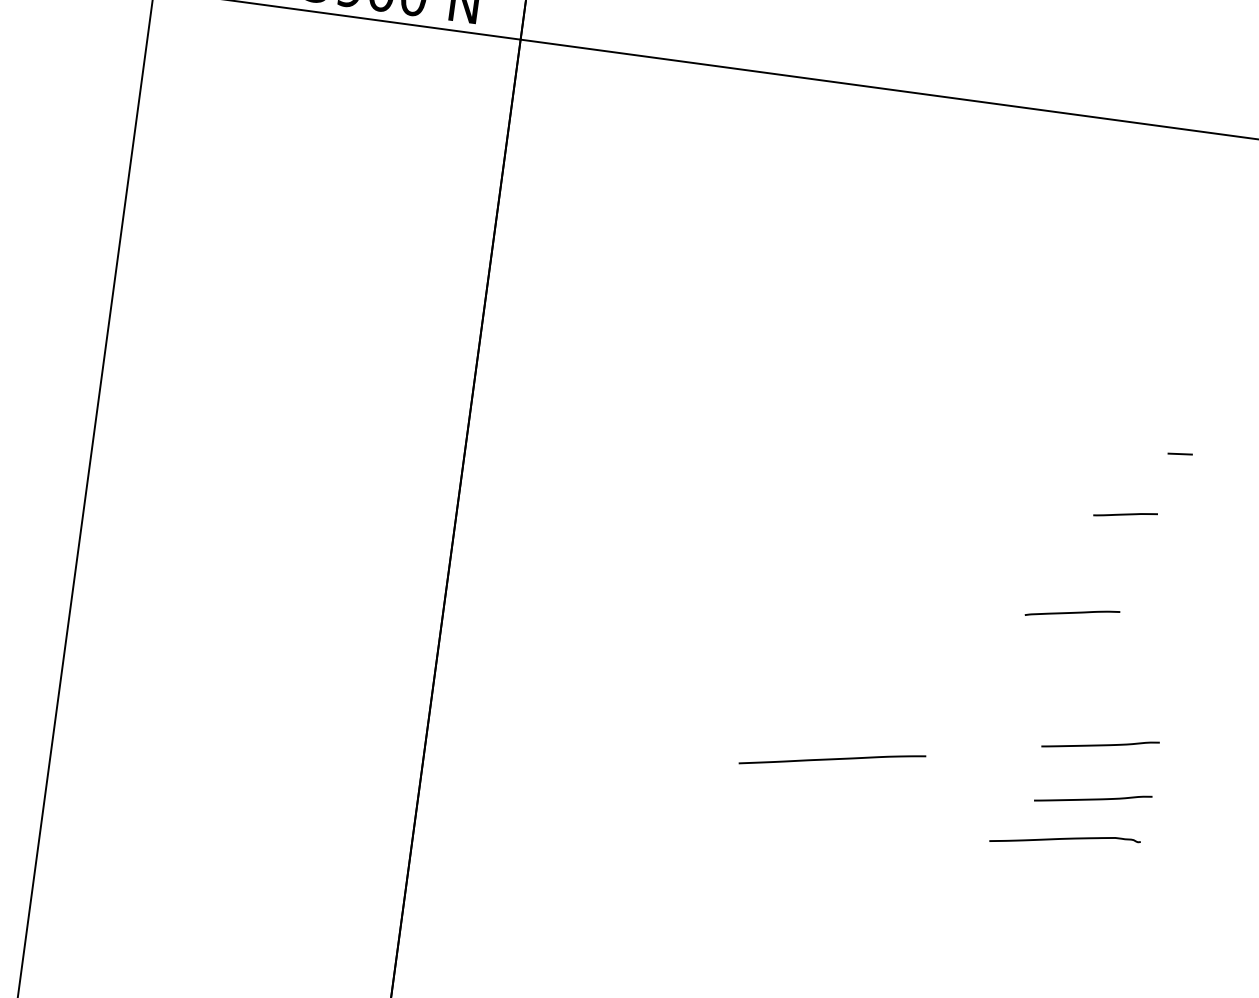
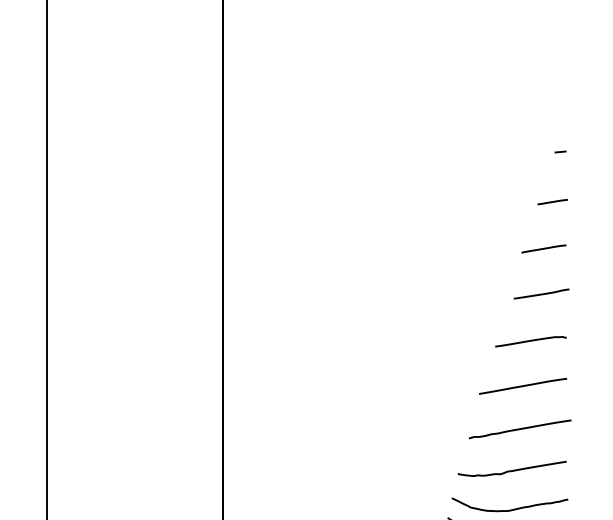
line: (1125, 515) -> (552, 202), moved
line: (1071, 612) -> (543, 248), moved
line: (833, 758) -> (523, 385), moved
line: (1093, 797) -> (541, 319), removed

